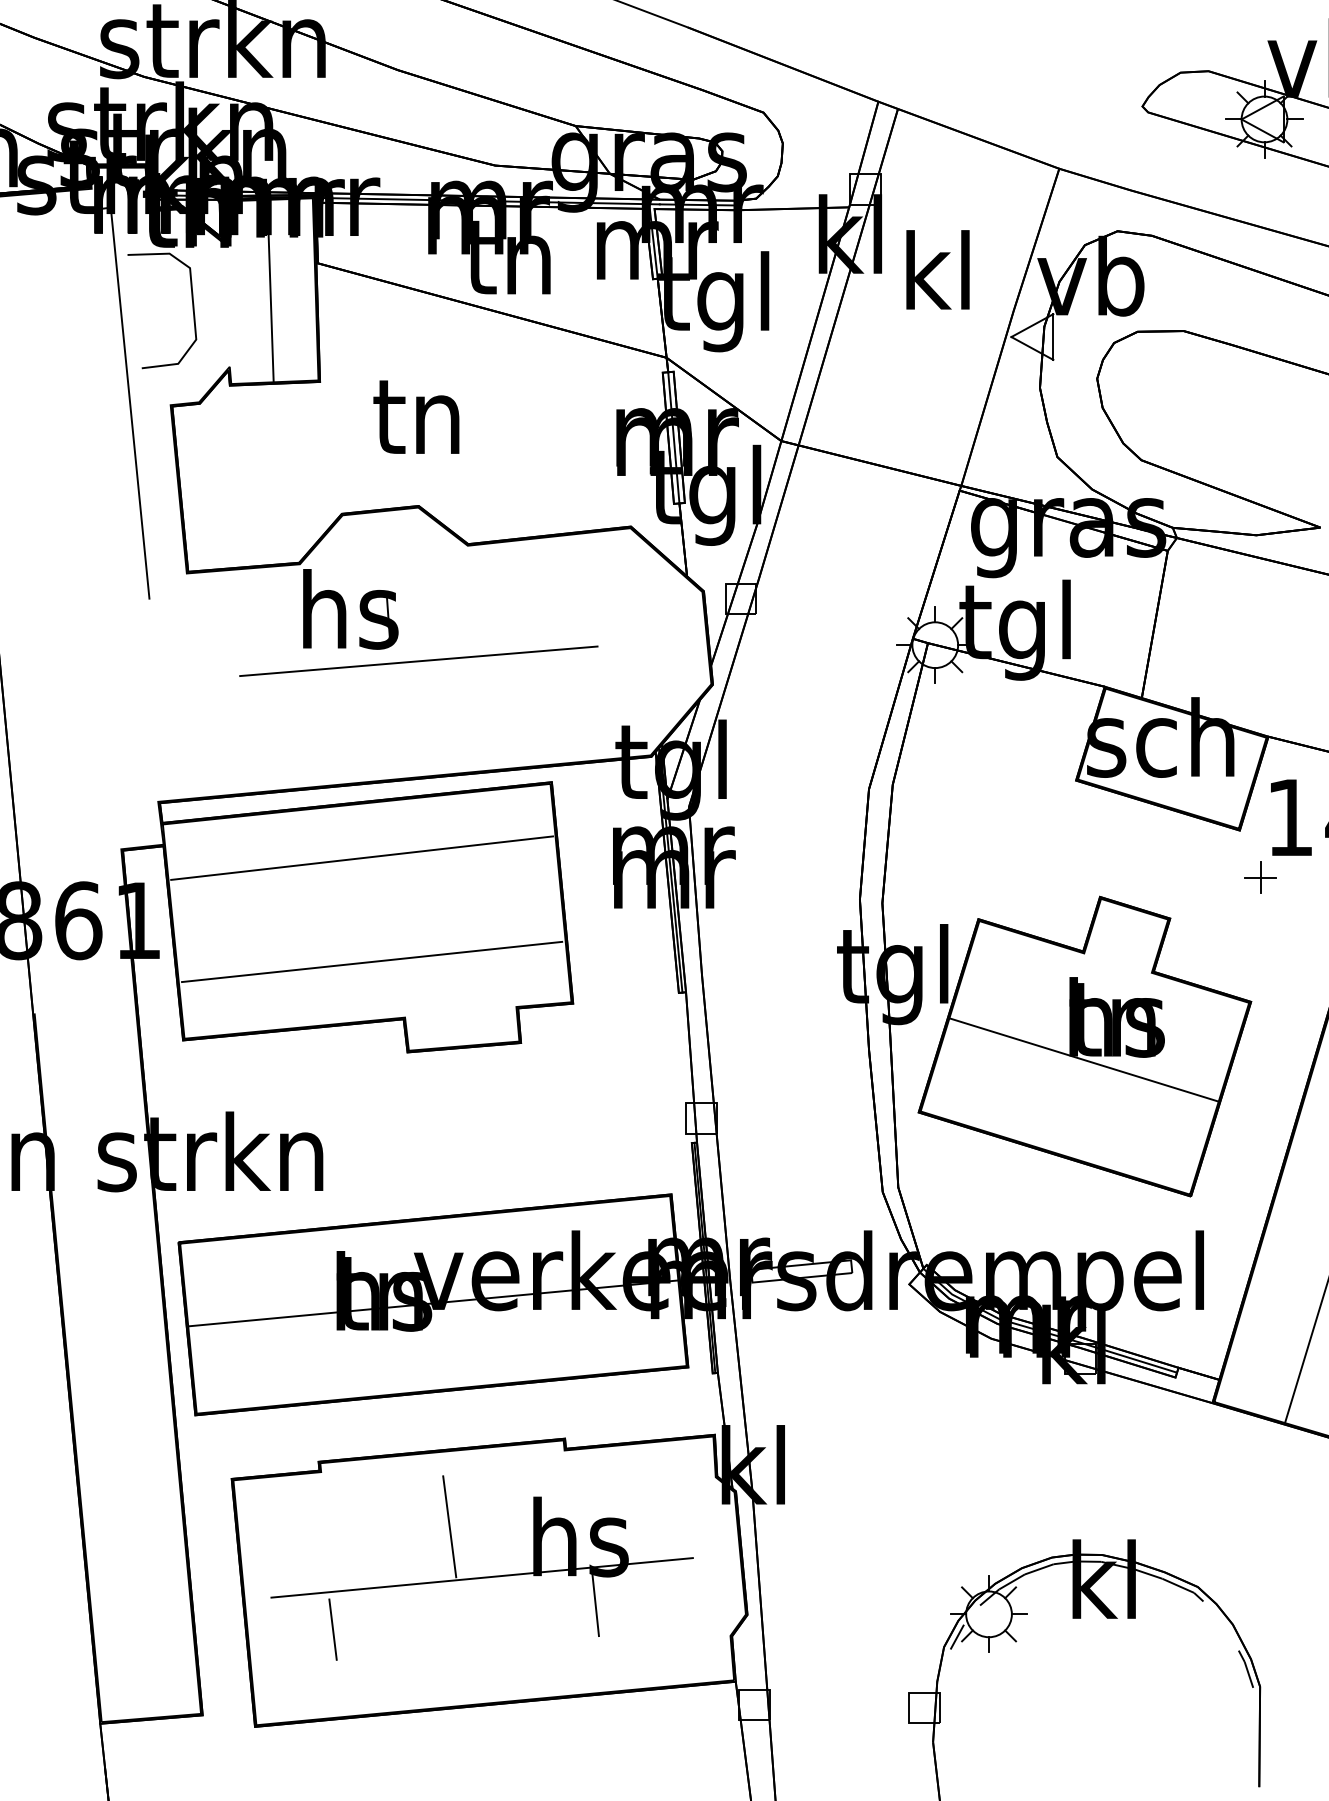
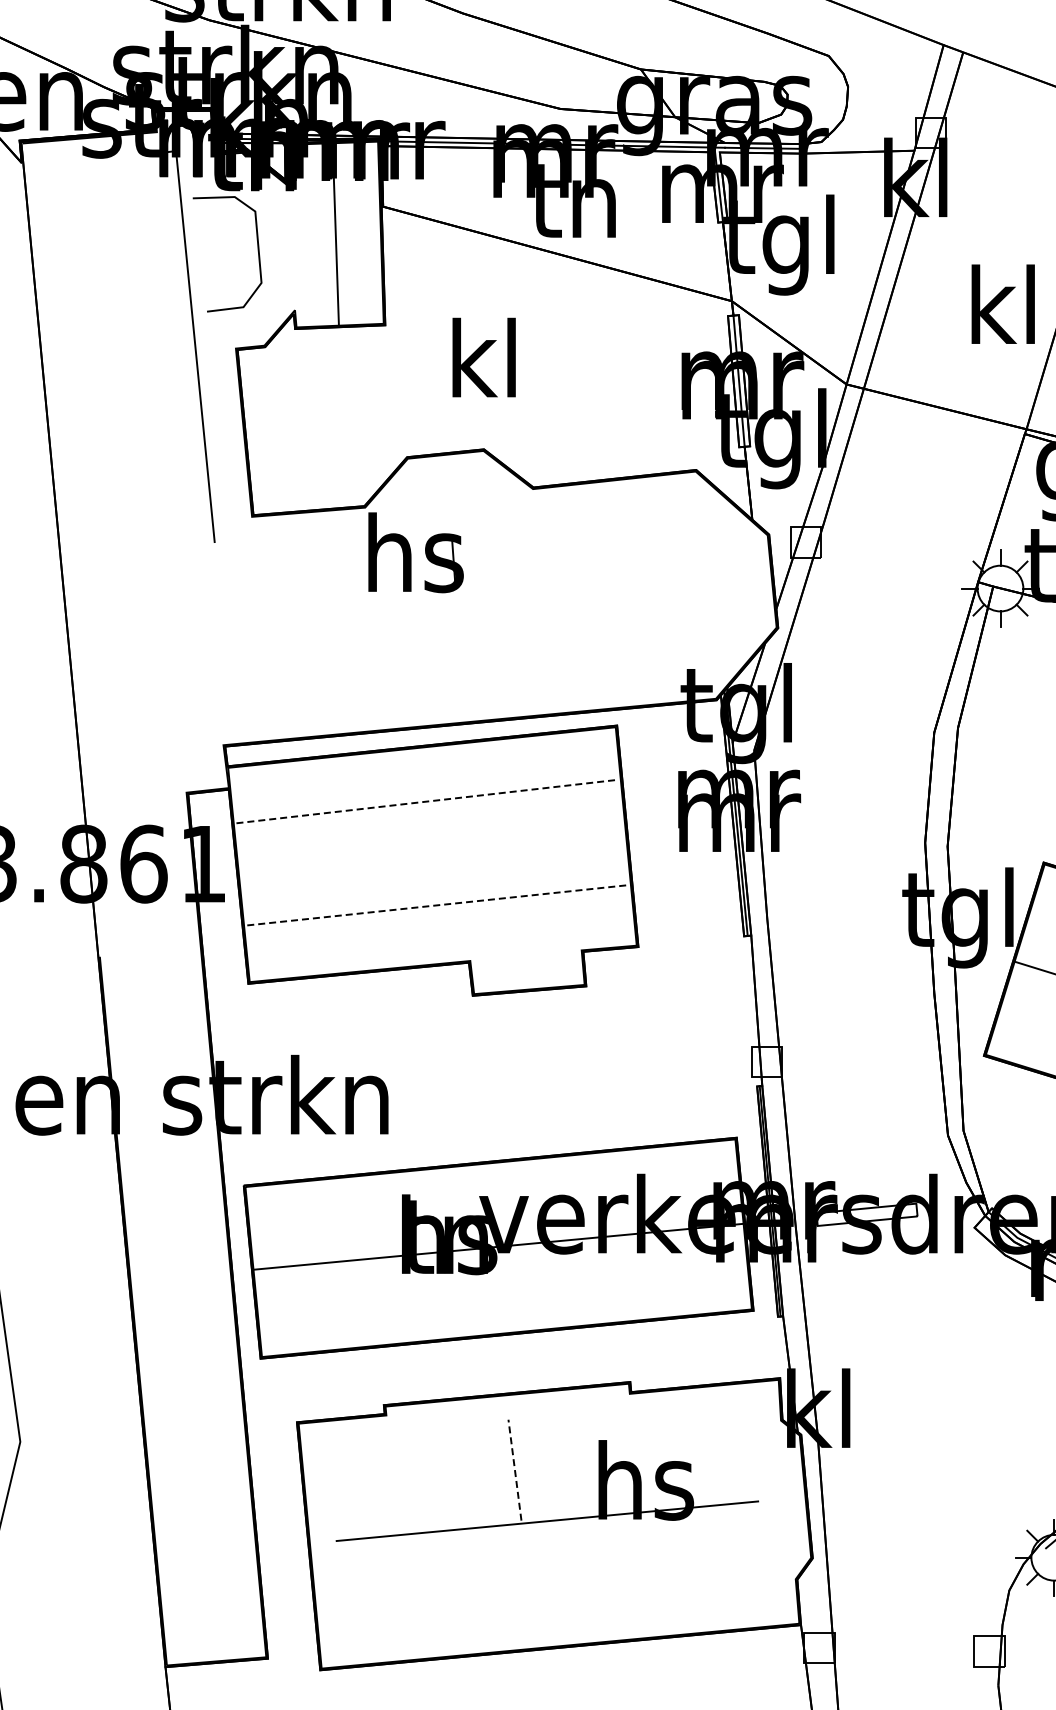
text: (937, 269) -> (1002, 303), moved
text: (416, 413) -> (481, 356), tn -> kl
line: (418, 661) -> (483, 604), removed
line: (362, 858) -> (427, 801), solid -> dashed
line: (372, 961) -> (437, 904), solid -> dashed
line: (449, 1526) -> (514, 1469), solid -> dashed
line: (595, 1605) -> (660, 1548), removed
line: (332, 1629) -> (397, 1572), removed
line: (957, 1636) -> (1022, 1579), removed

